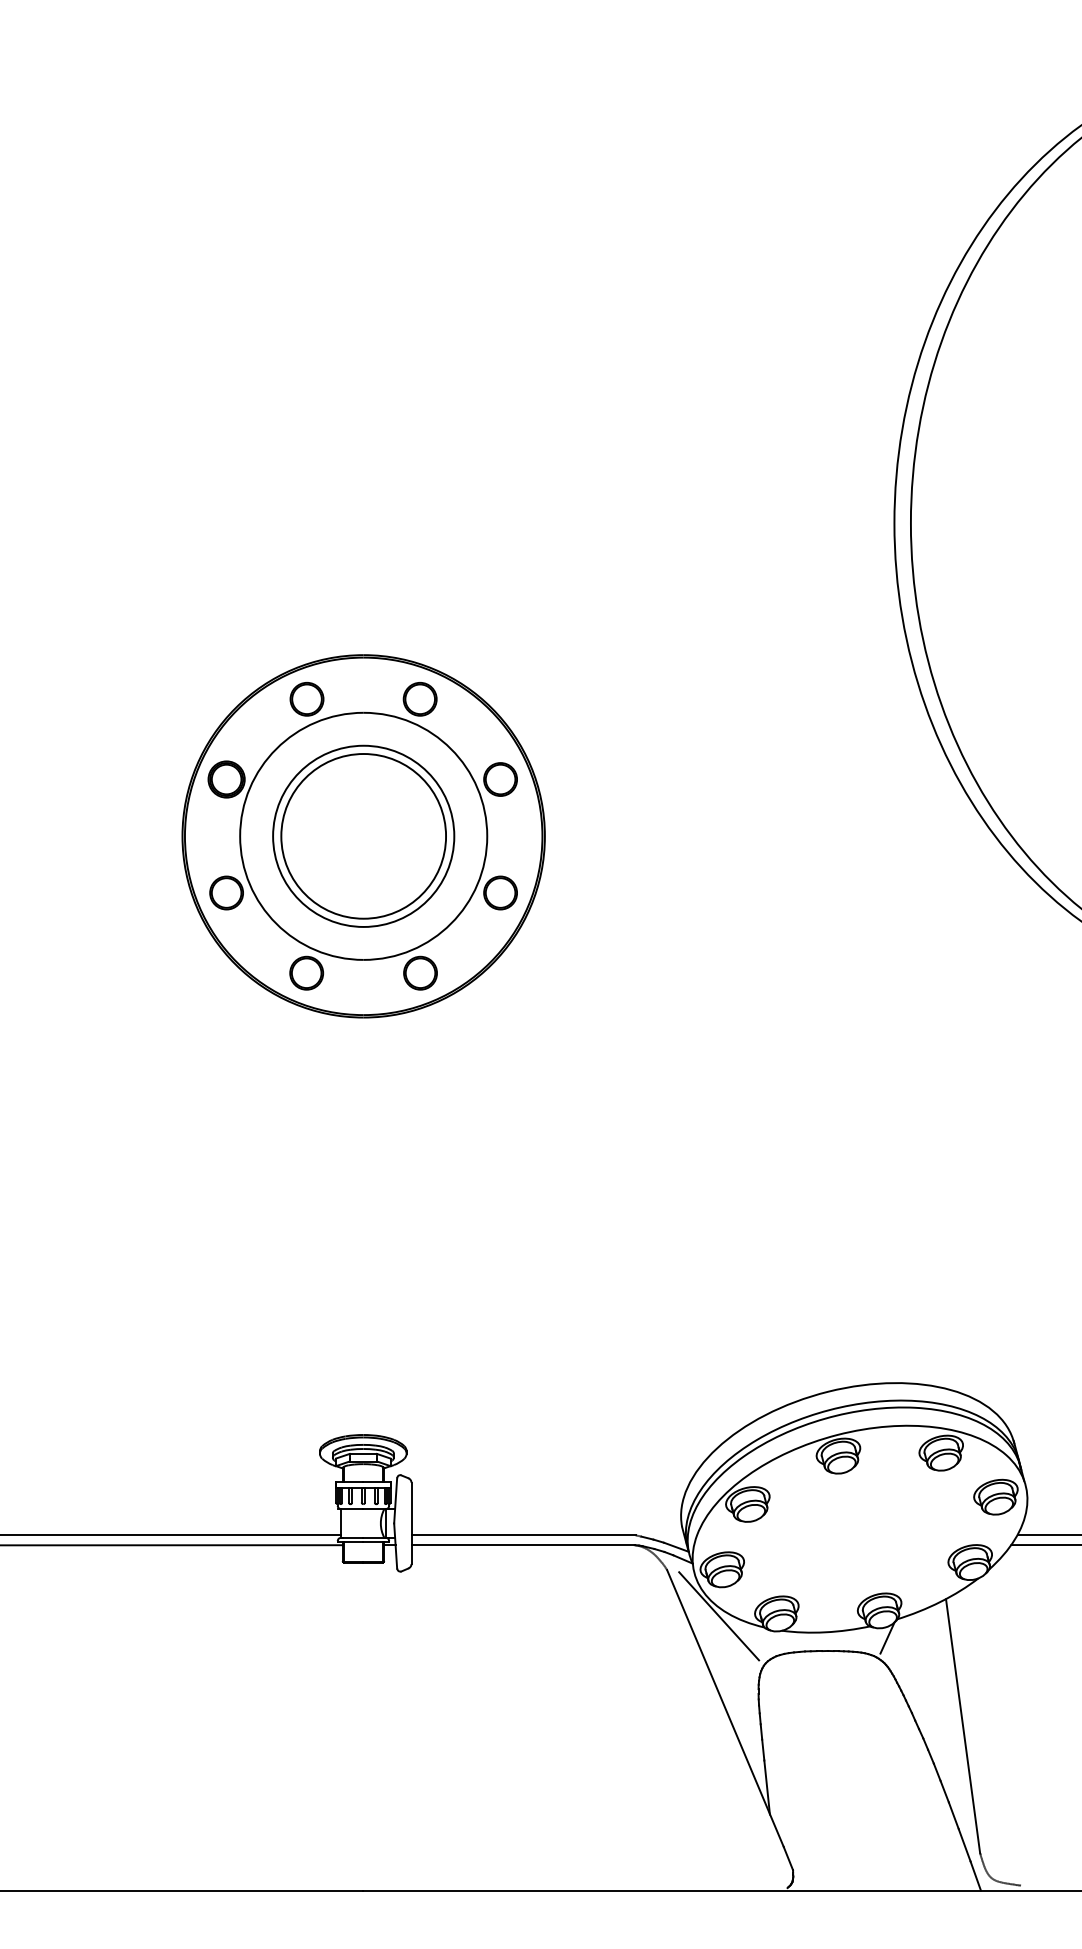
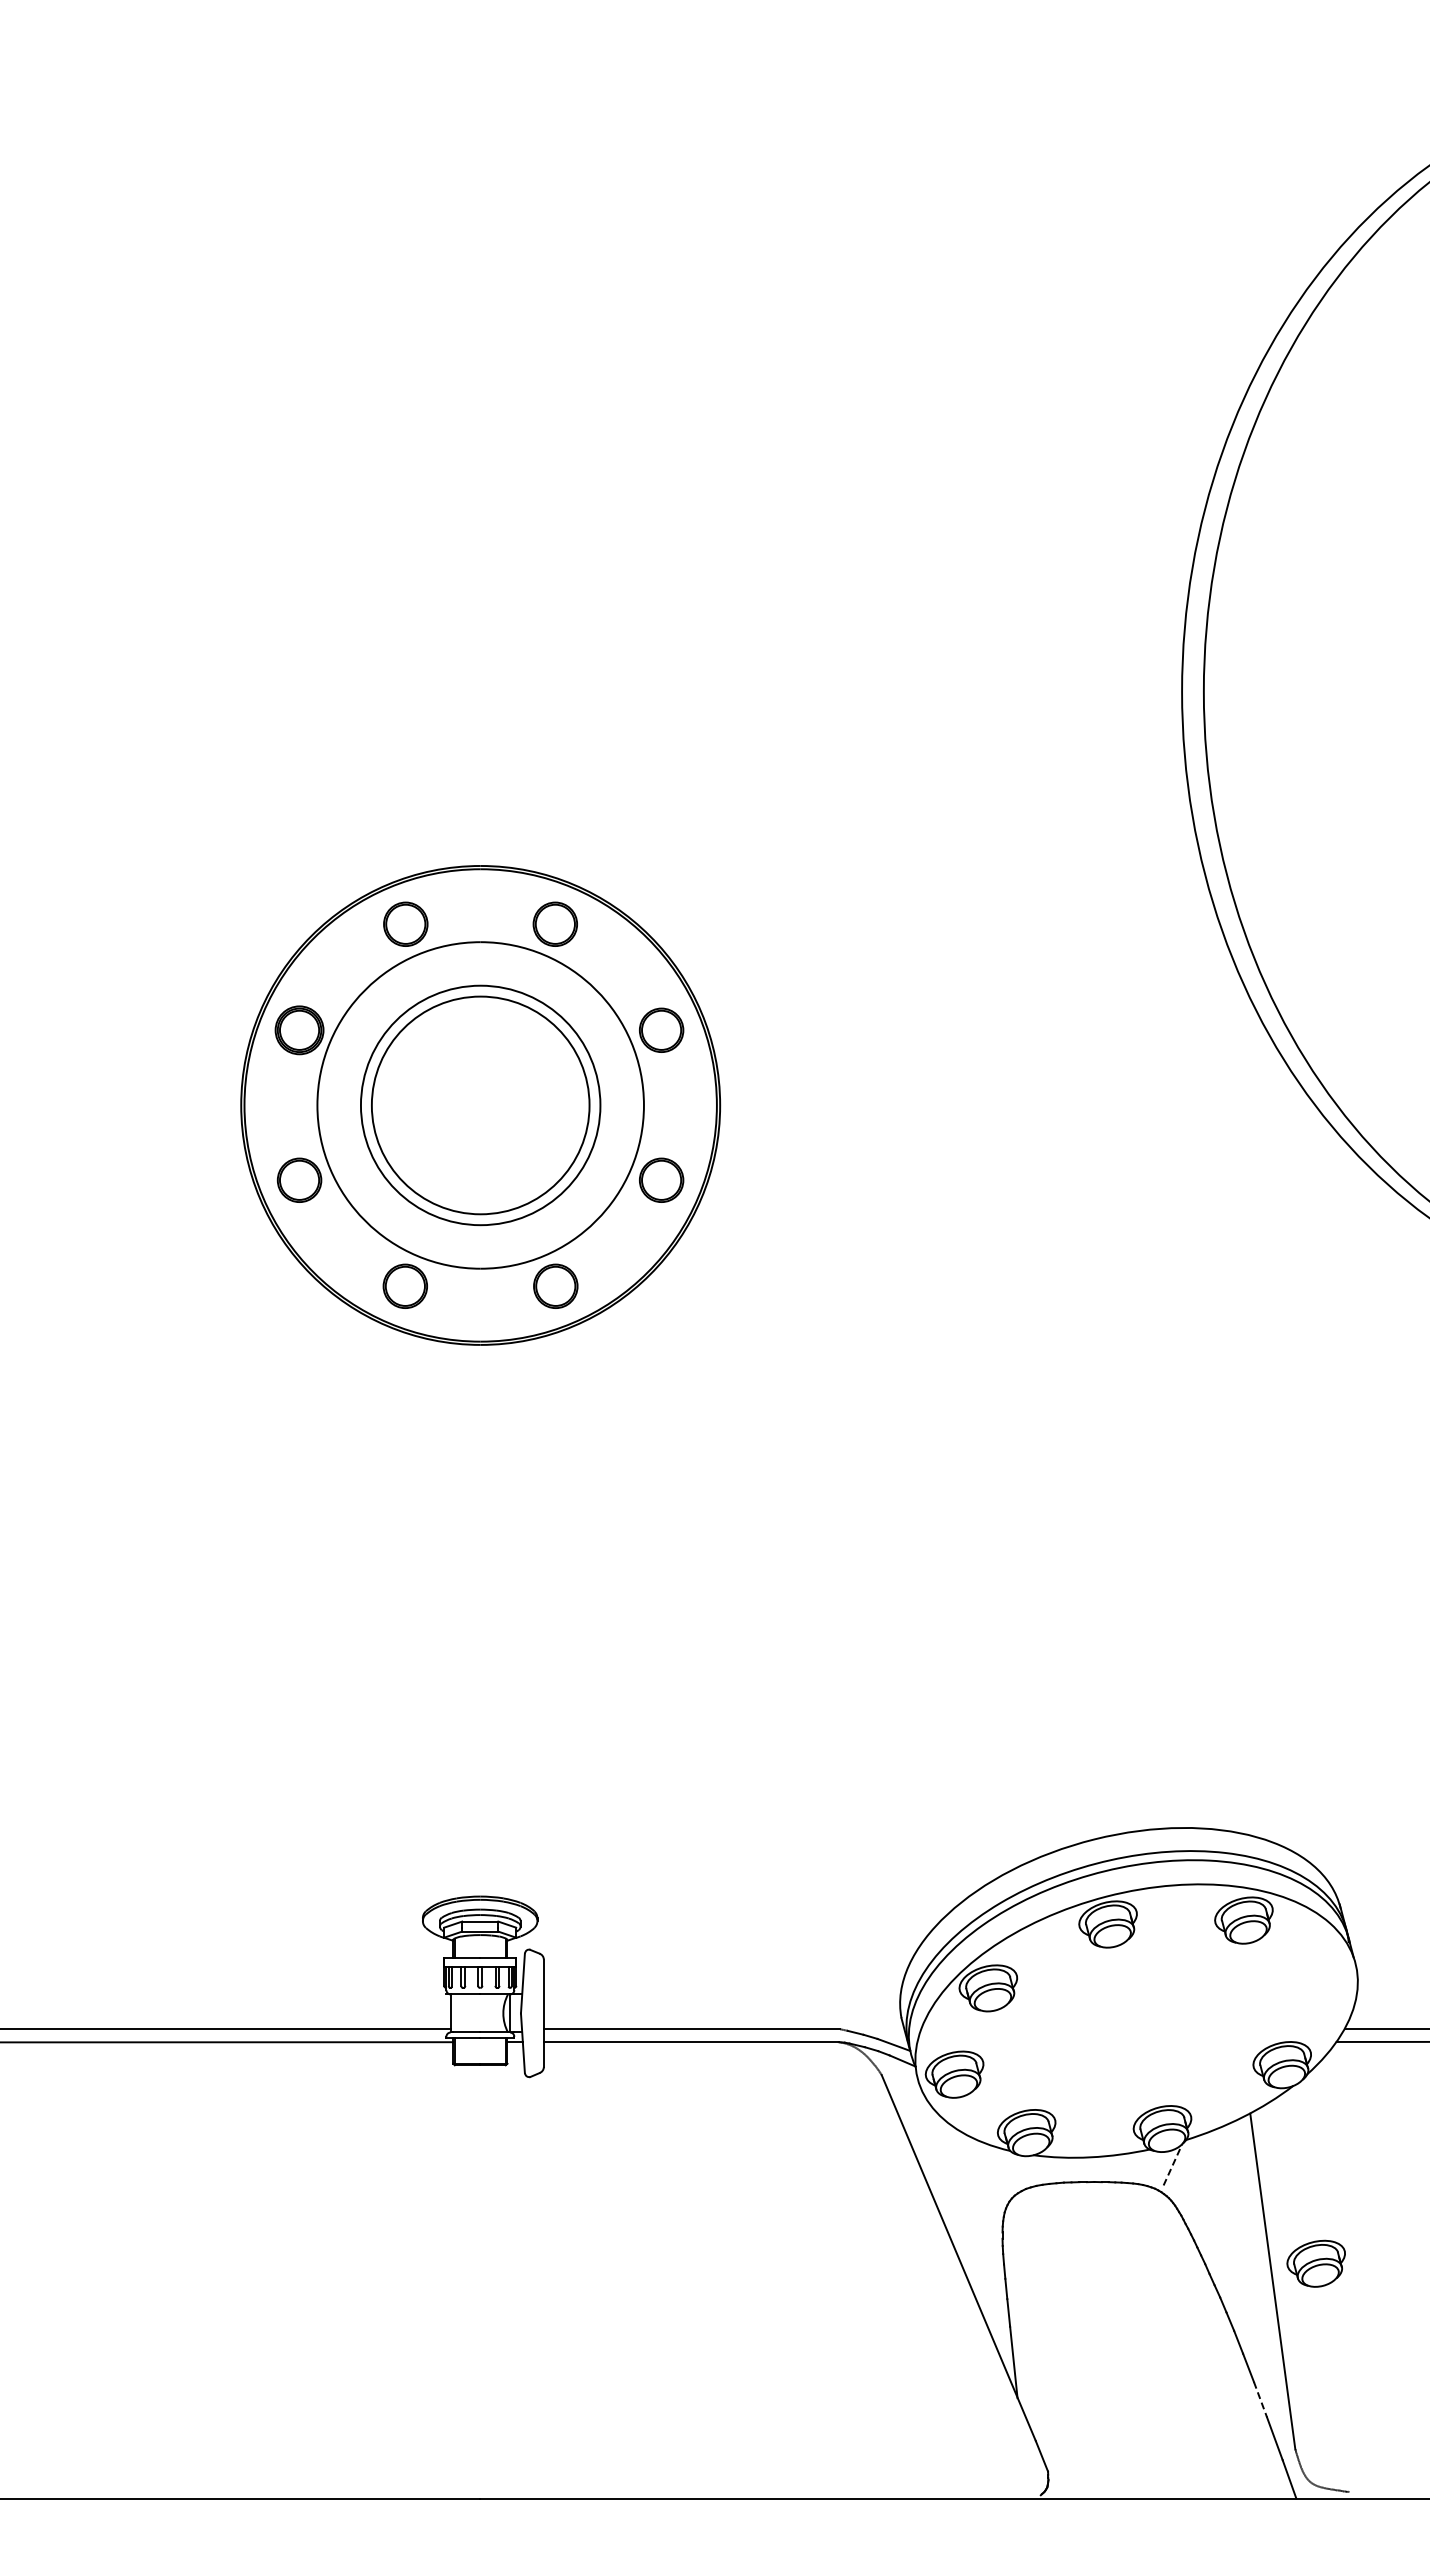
part: (995, 1497) -> (1315, 2263), moved
line: (719, 1615) -> (950, 2135), removed
line: (887, 1637) -> (1172, 2164), solid -> dashed
line: (953, 1815) -> (1260, 2399), solid -> dashed

